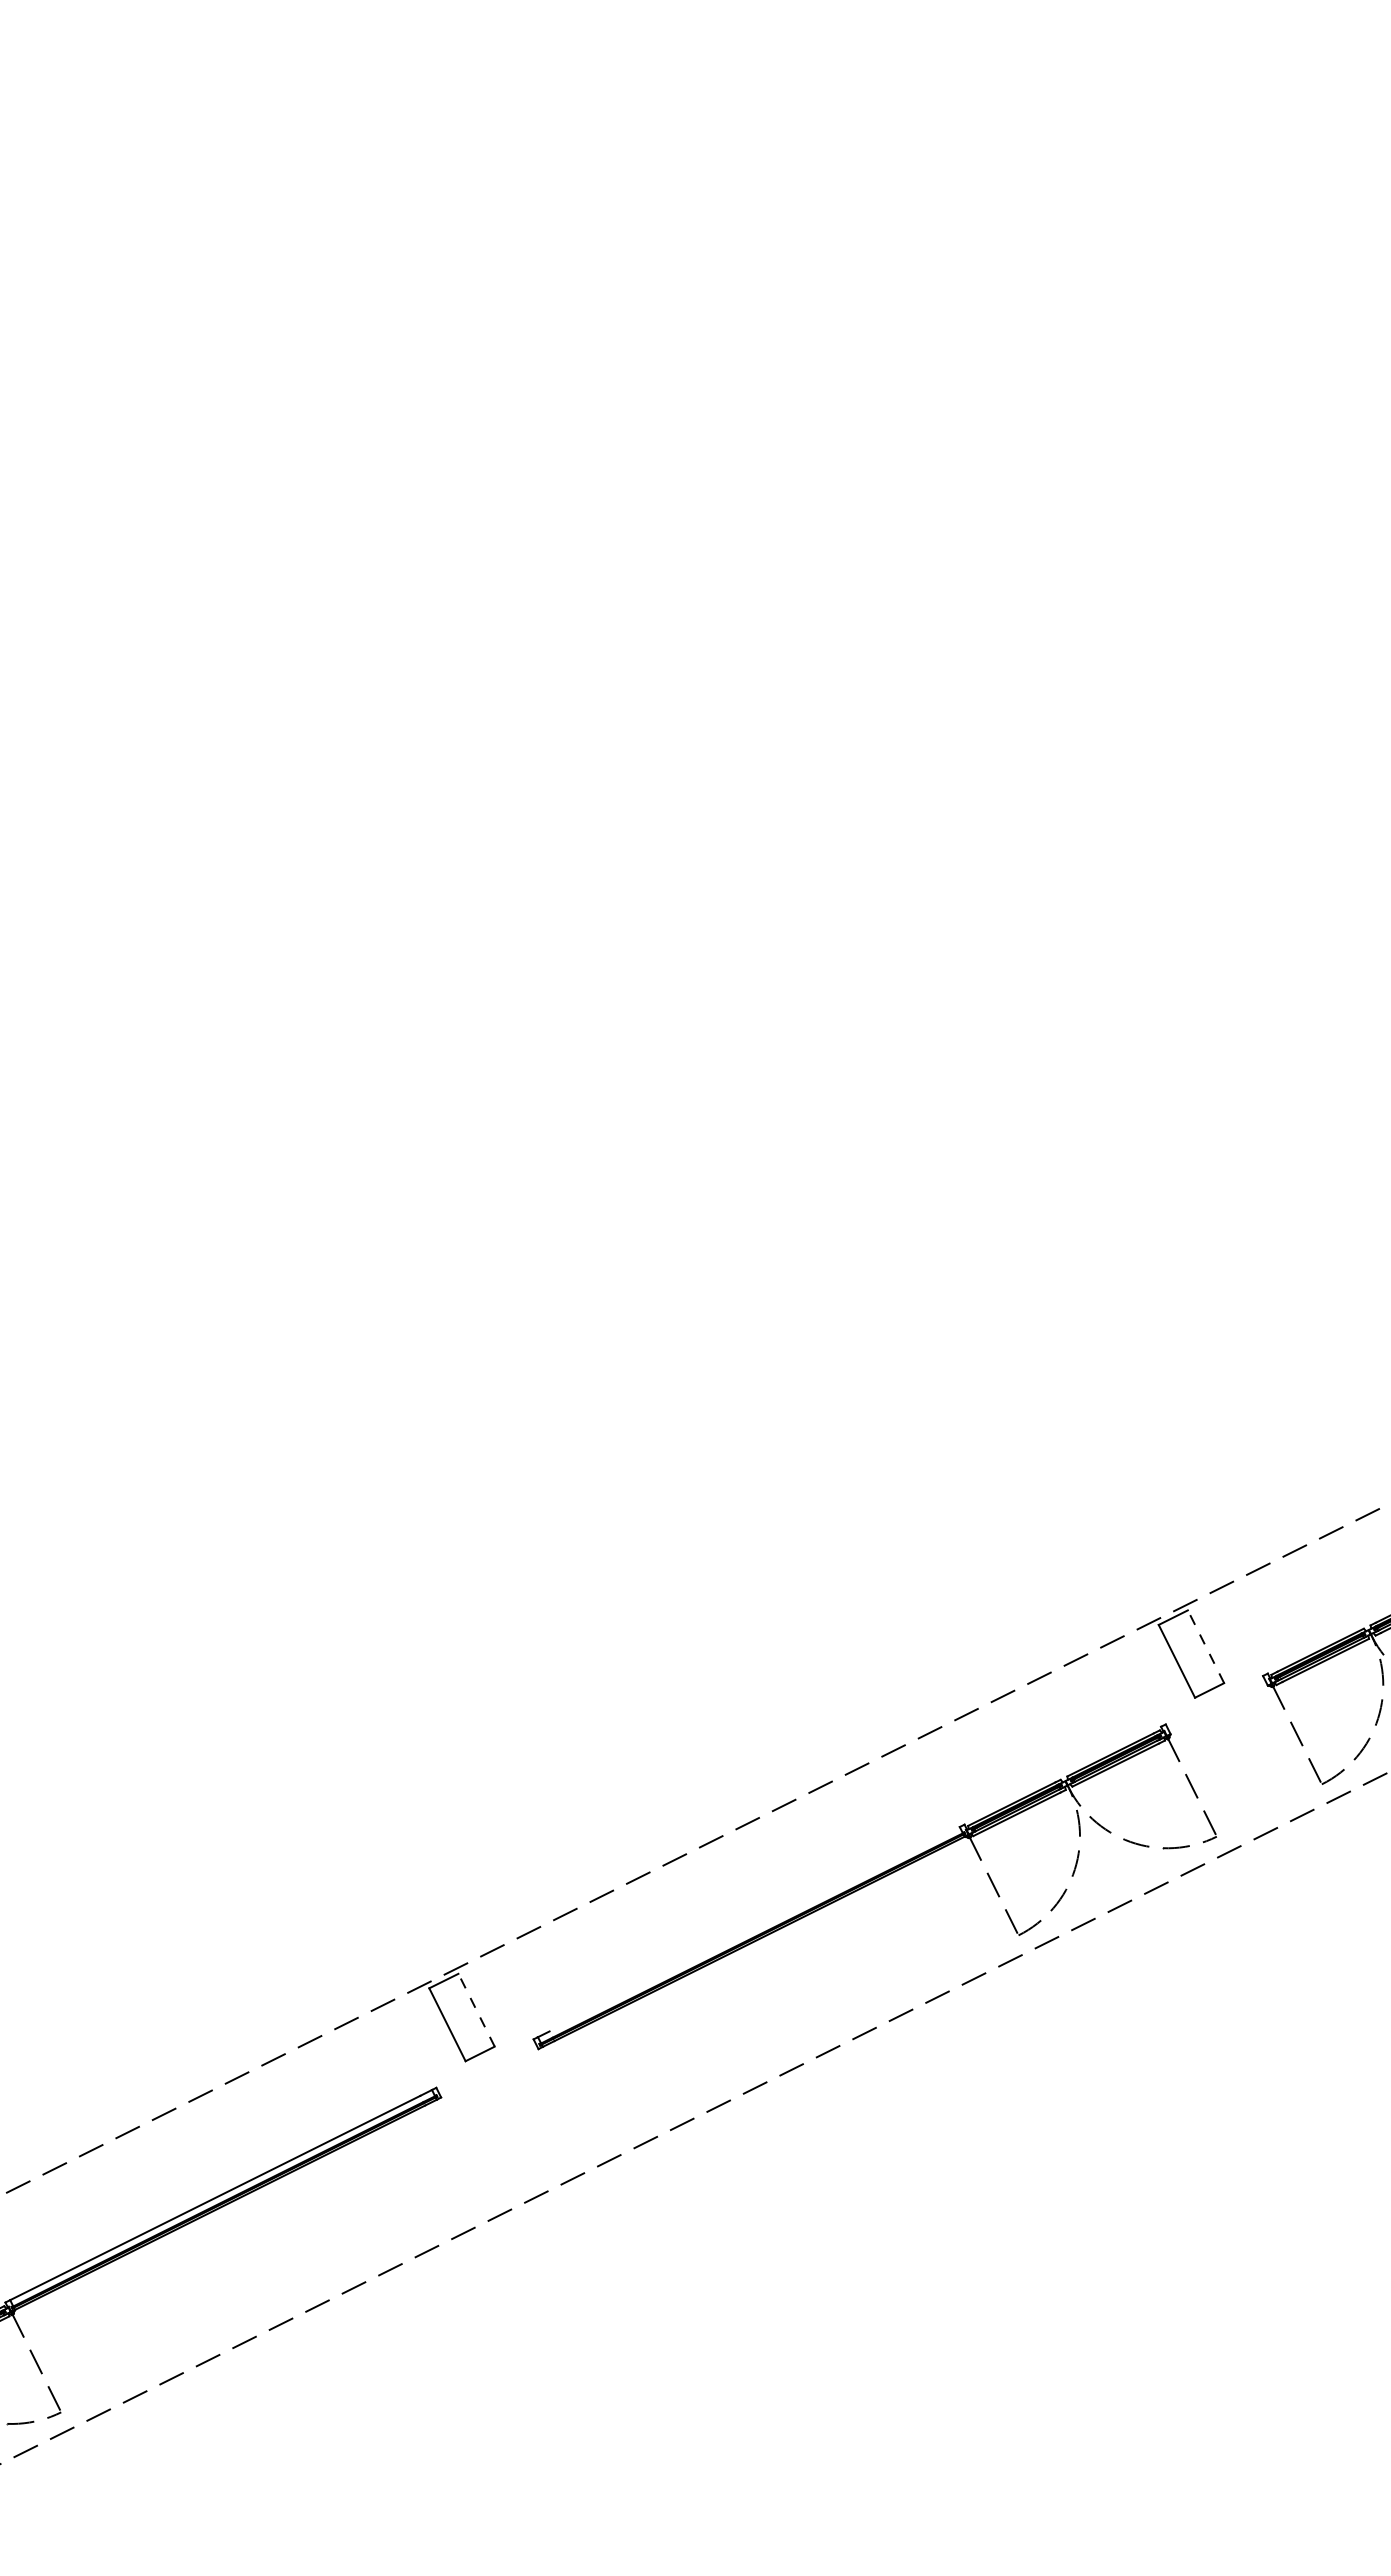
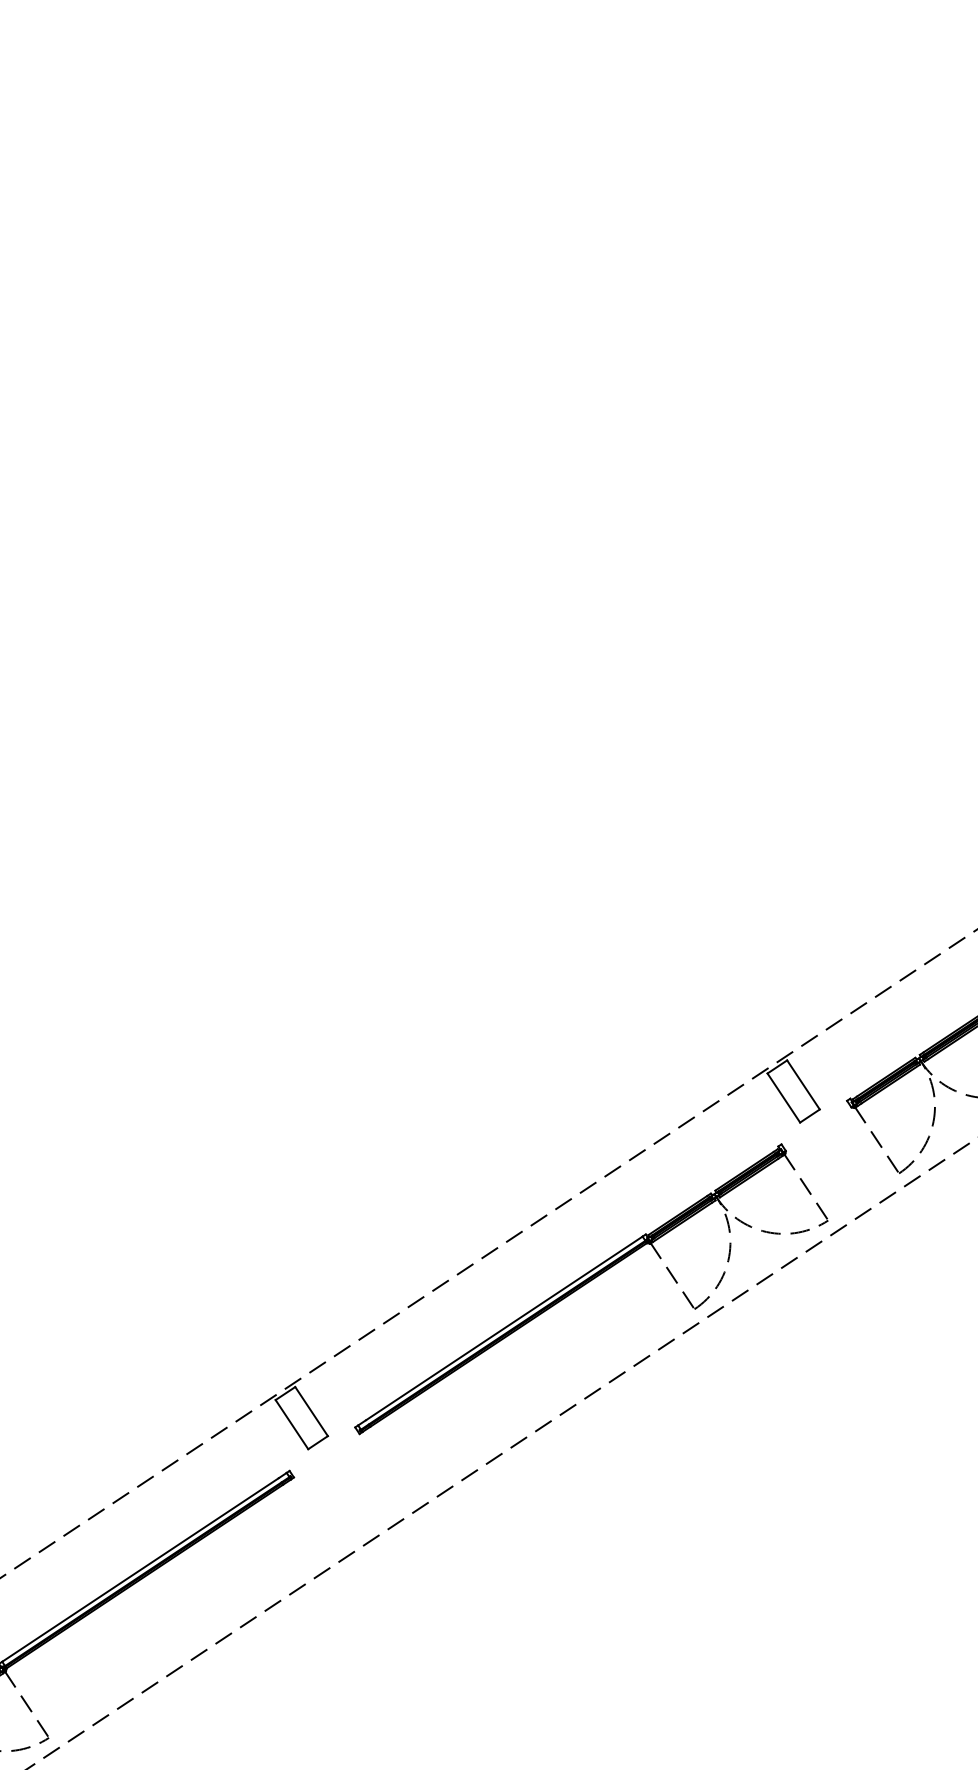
line: (1206, 1646) -> (803, 1084), dashed -> solid
line: (754, 1929) -> (504, 1328), added
line: (476, 2010) -> (311, 1411), dashed -> solid

